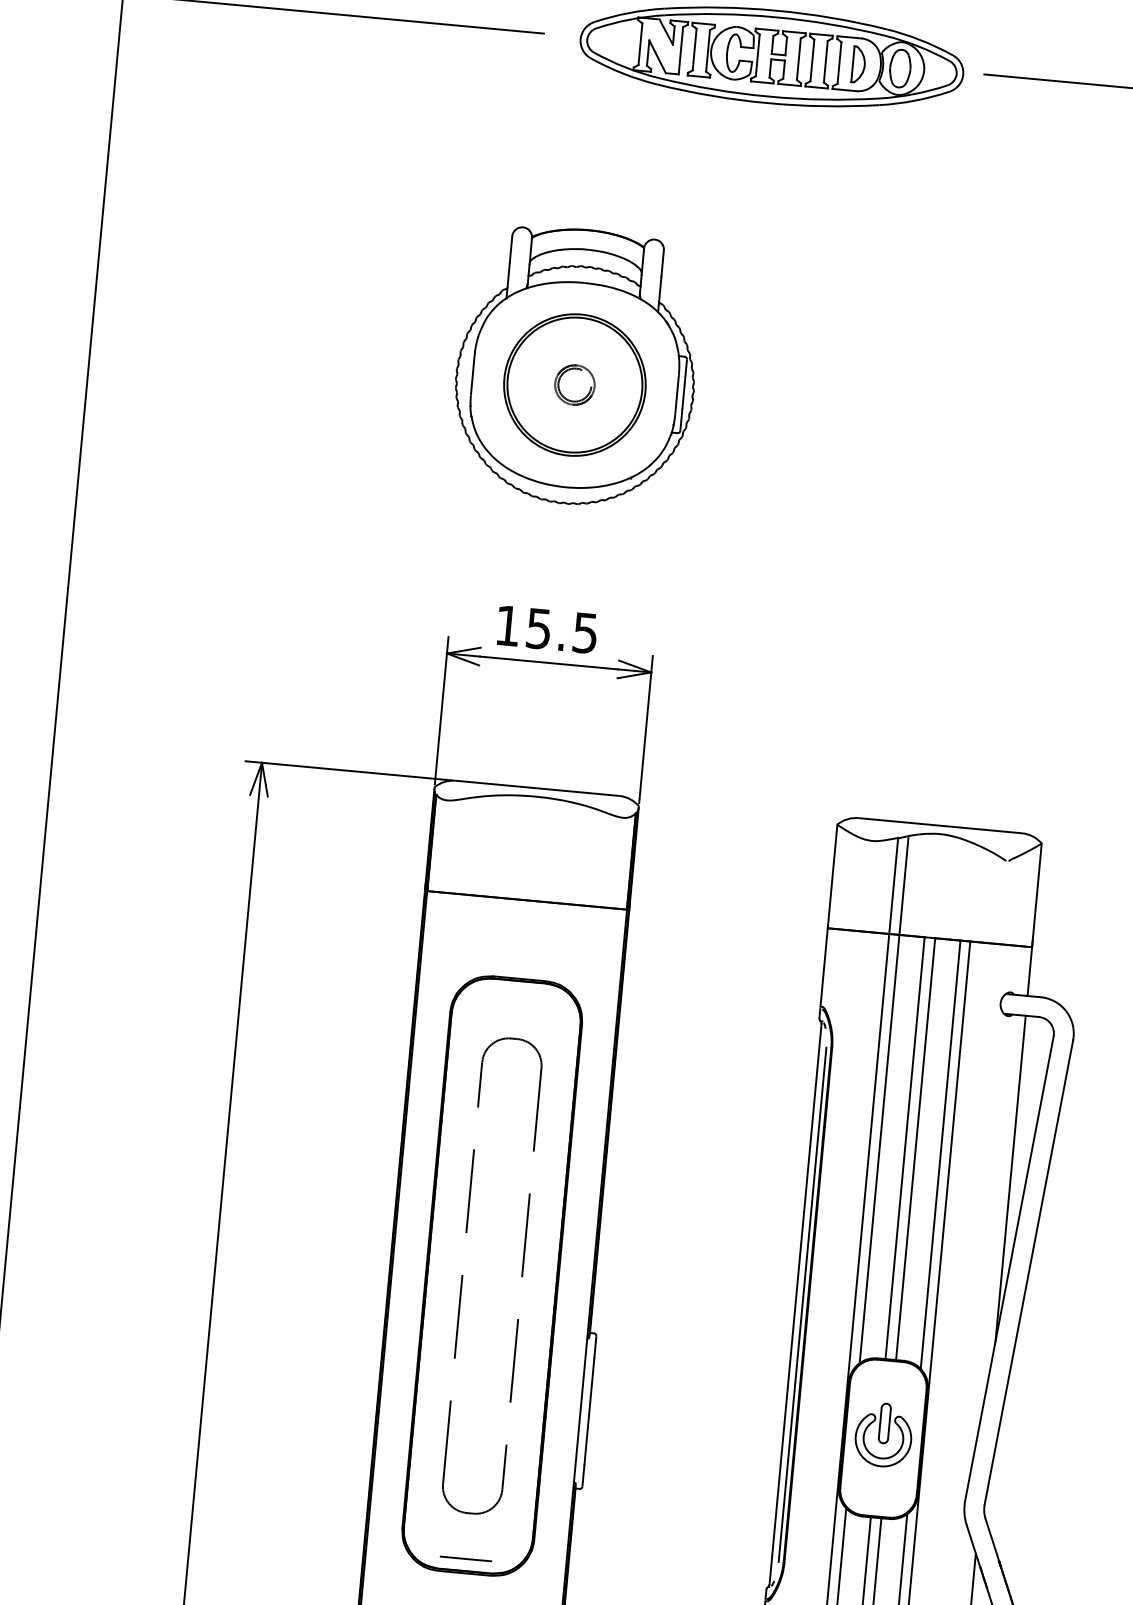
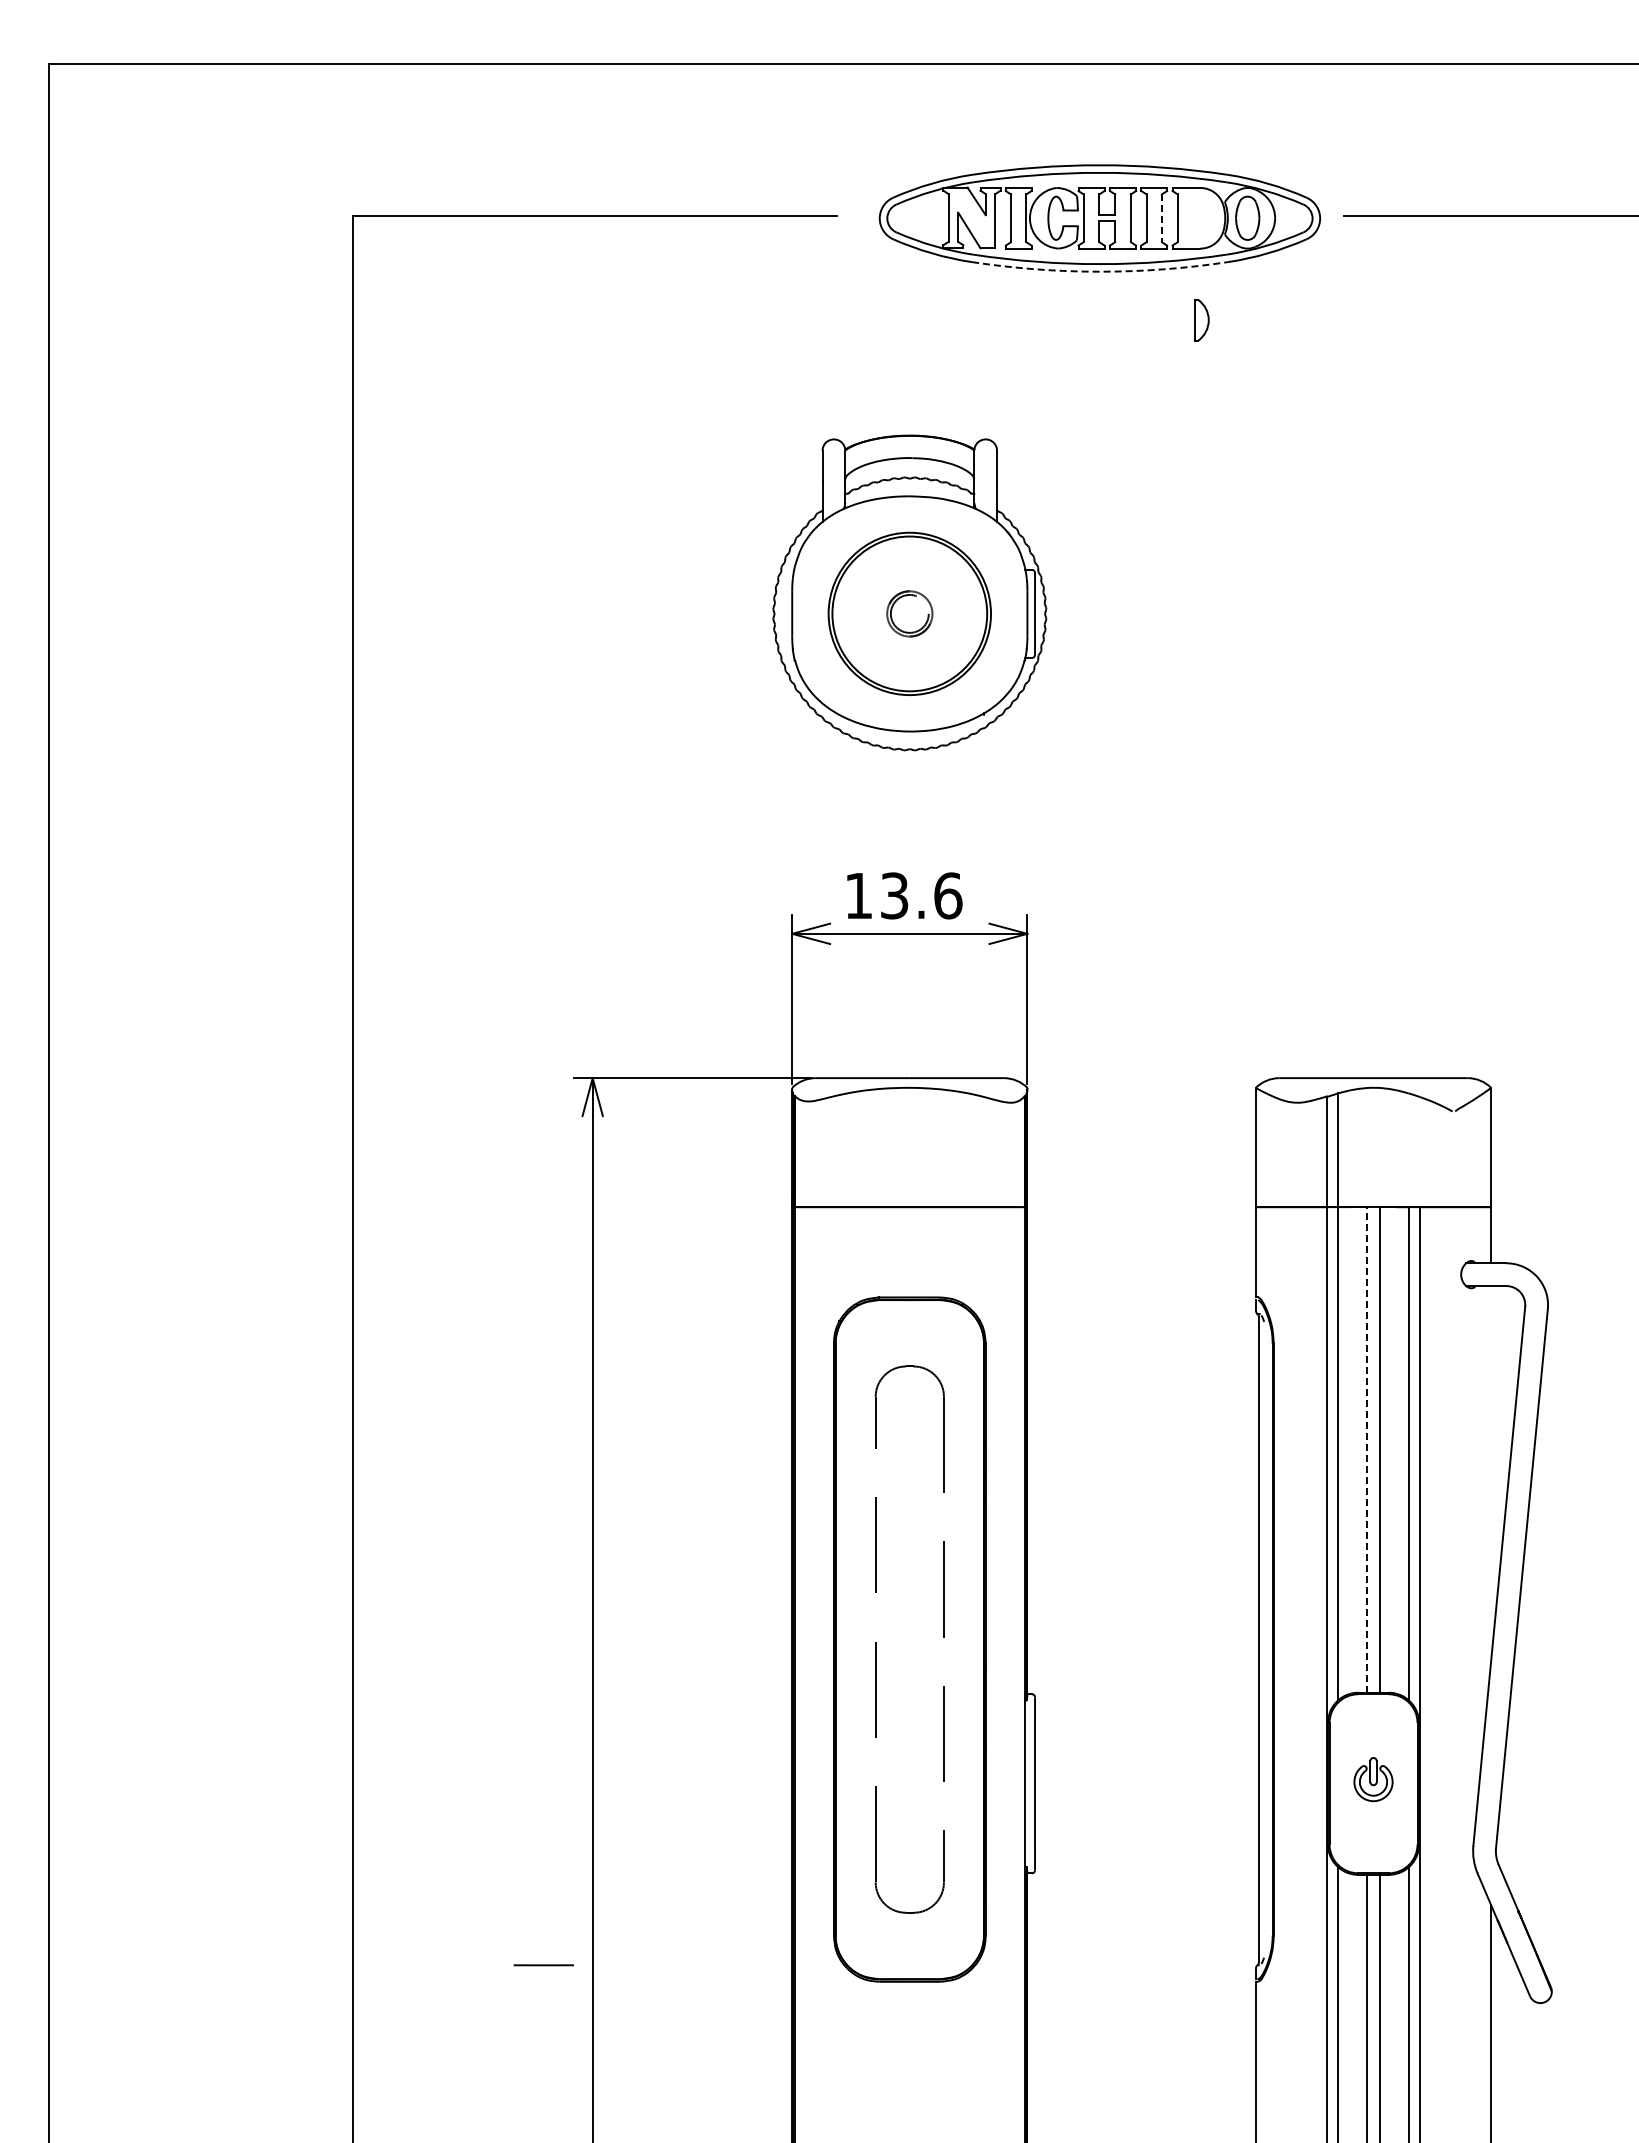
line: (825, 61) -> (1161, 218), solid -> dashed
part: (858, 64) -> (1201, 320), moved
arc: (767, 102) -> (1099, 271), solid -> dashed
text: (562, 630) -> (921, 895), 15.5 -> 13.6
line: (905, 1147) -> (1367, 1449), solid -> dashed
line: (1010, 1178) -> (1491, 1473), removed
line: (802, 1304) -> (1267, 1639), removed
part: (883, 1434) -> (1373, 1779), size x0.6
line: (465, 1559) -> (543, 1965), moved

